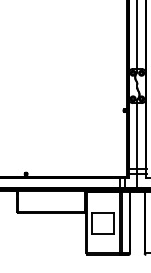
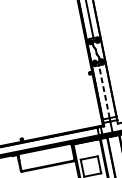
line: (137, 135) -> (104, 91), solid -> dashed

